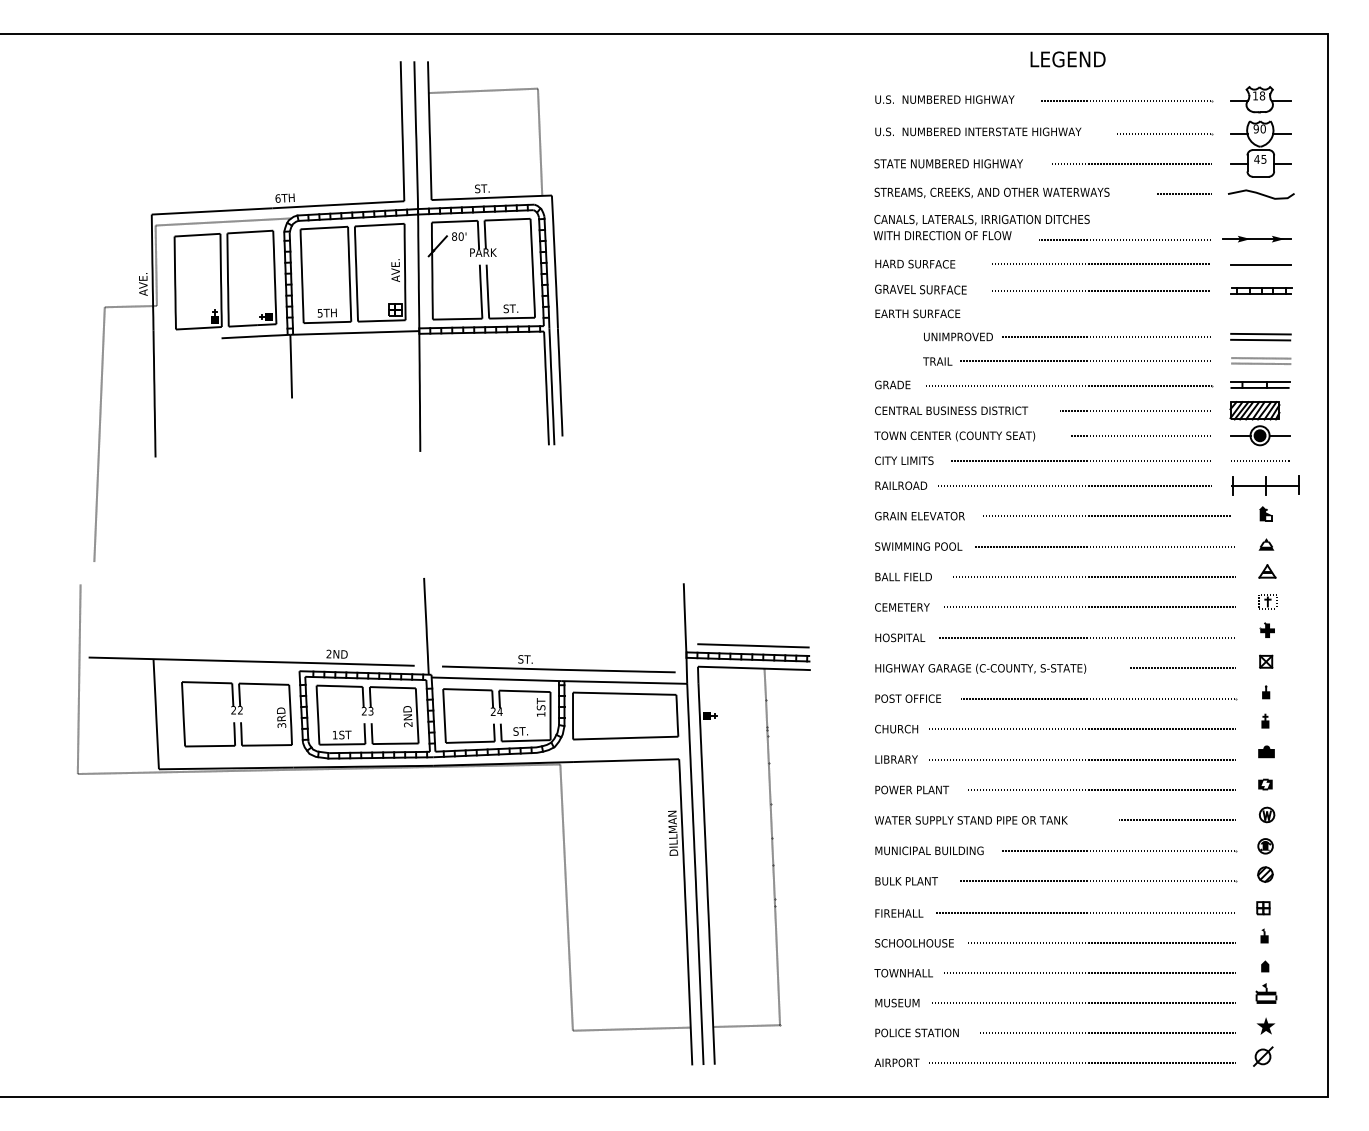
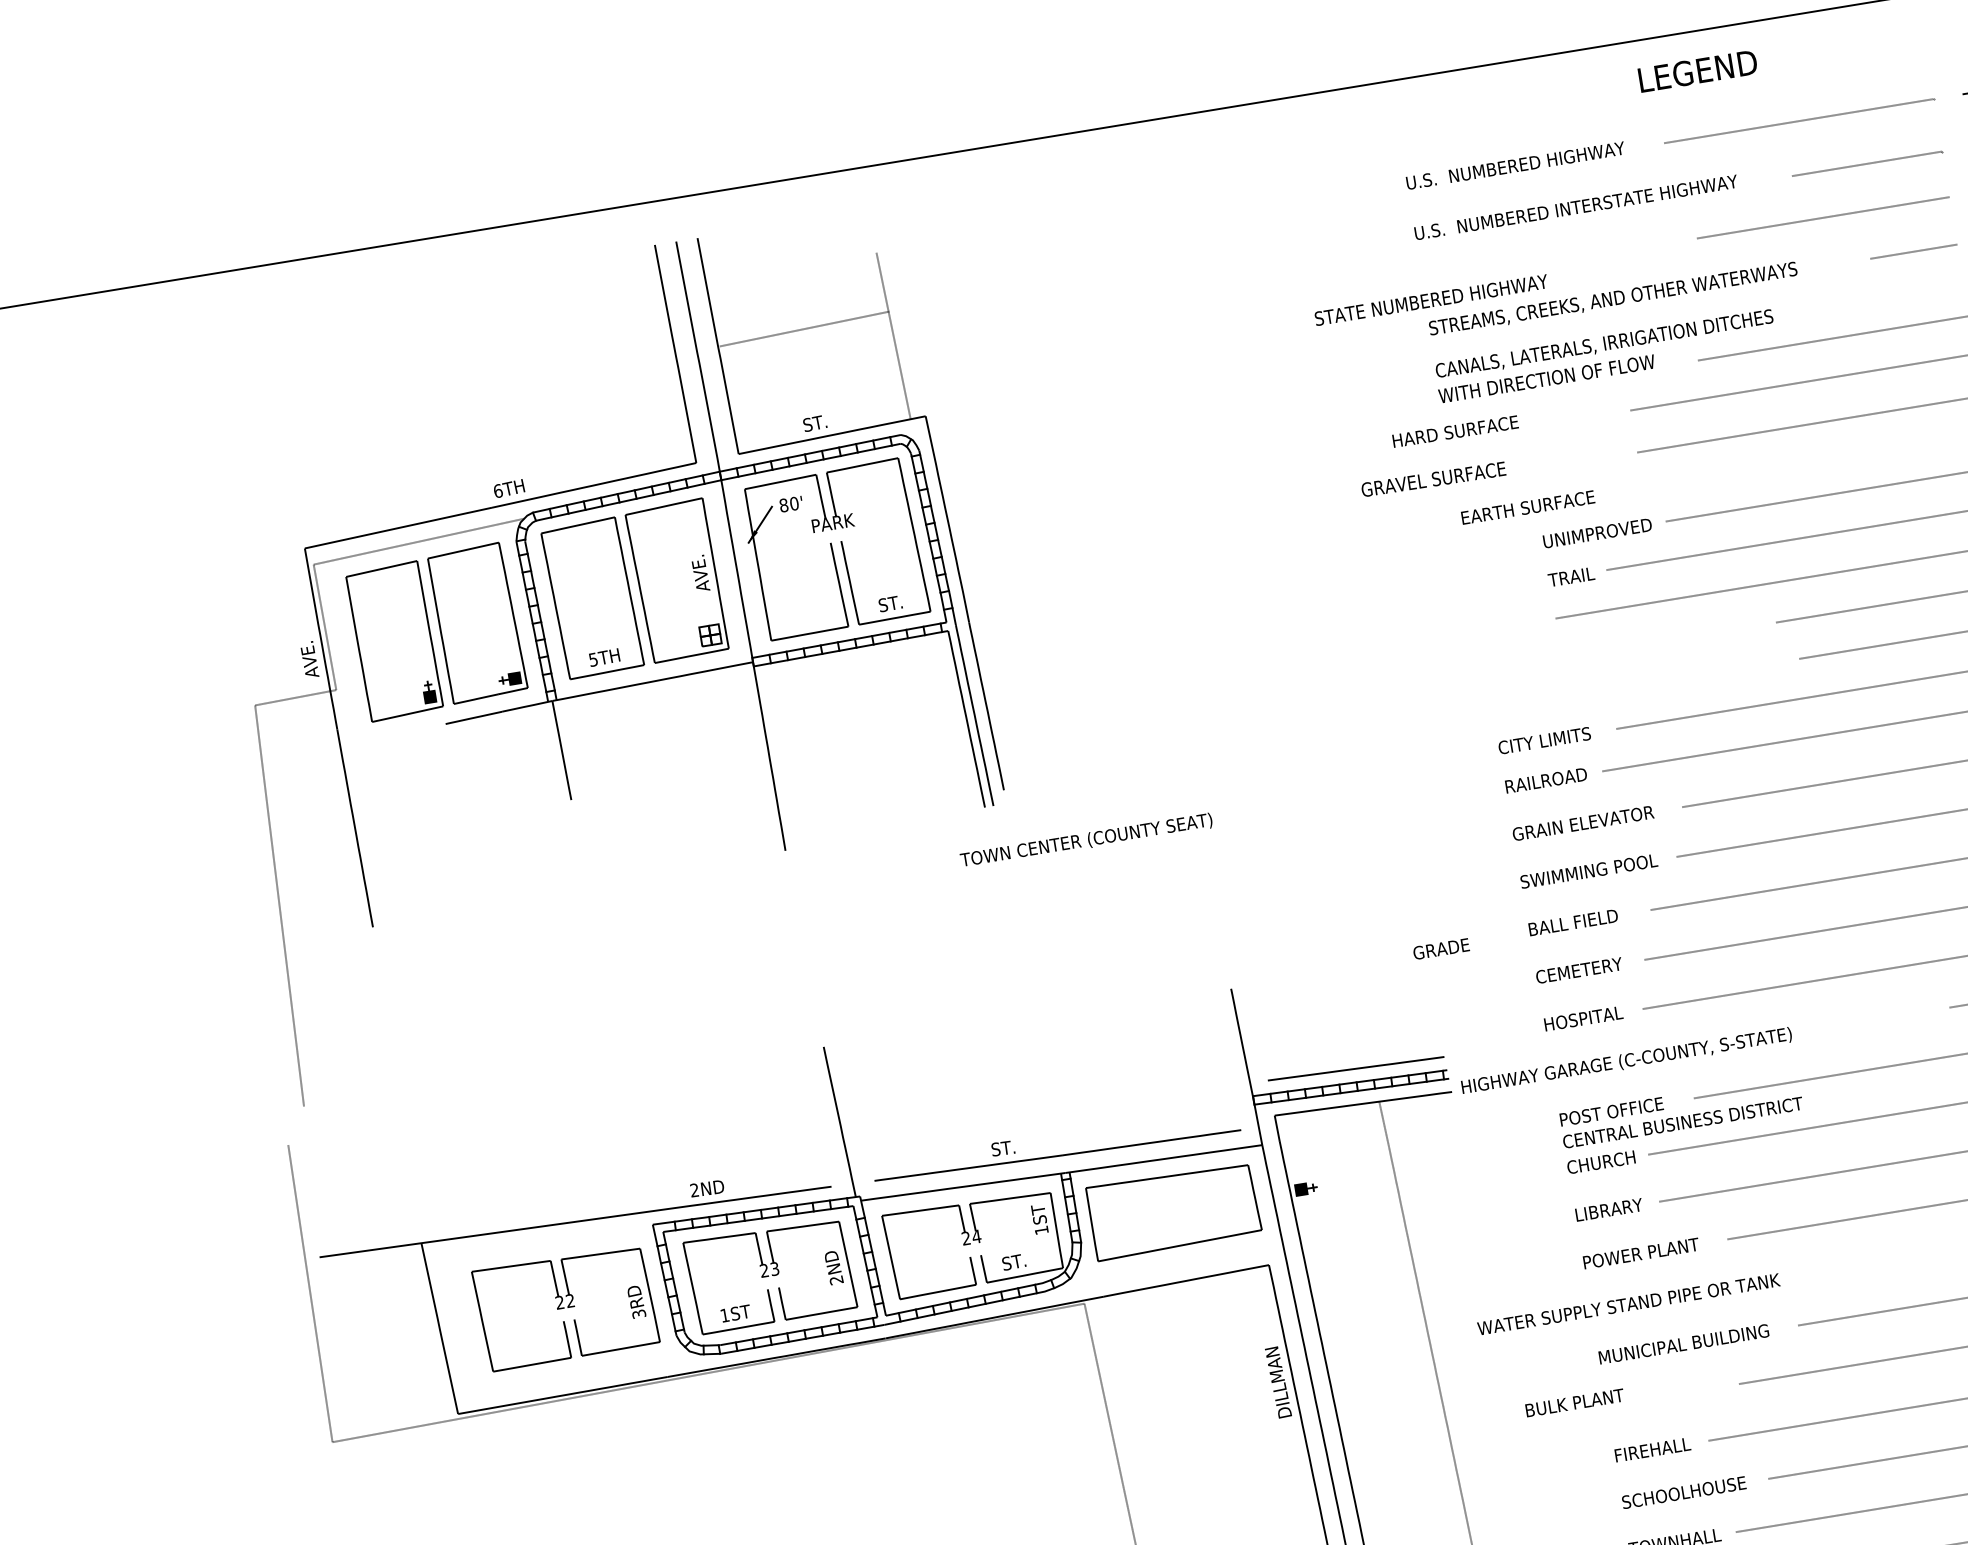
line: (482, 90) -> (803, 328), moved
text: (948, 163) -> (1430, 299), moved
text: (915, 263) -> (1455, 430), moved
text: (920, 289) -> (1433, 479), moved
text: (892, 384) -> (1440, 948), moved
text: (951, 410) -> (1682, 1122), moved
text: (954, 436) -> (1086, 841), moved
text: (980, 668) -> (1626, 1060), moved
text: (970, 820) -> (1627, 1304), moved
text: (906, 881) -> (1574, 1403), moved

